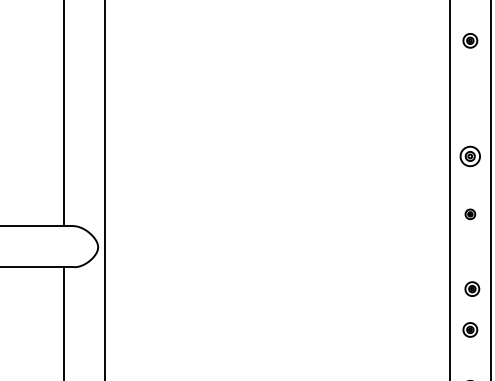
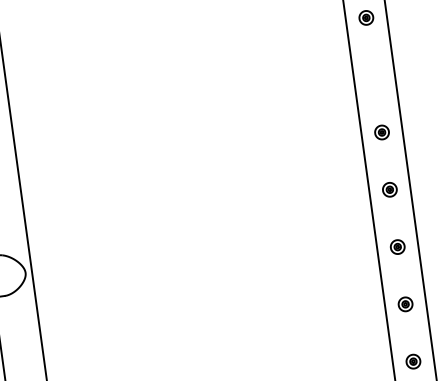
part: (470, 156) -> (382, 132), size x0.71
part: (470, 214) -> (390, 189), size x1.43
part: (472, 288) -> (397, 246), moved

